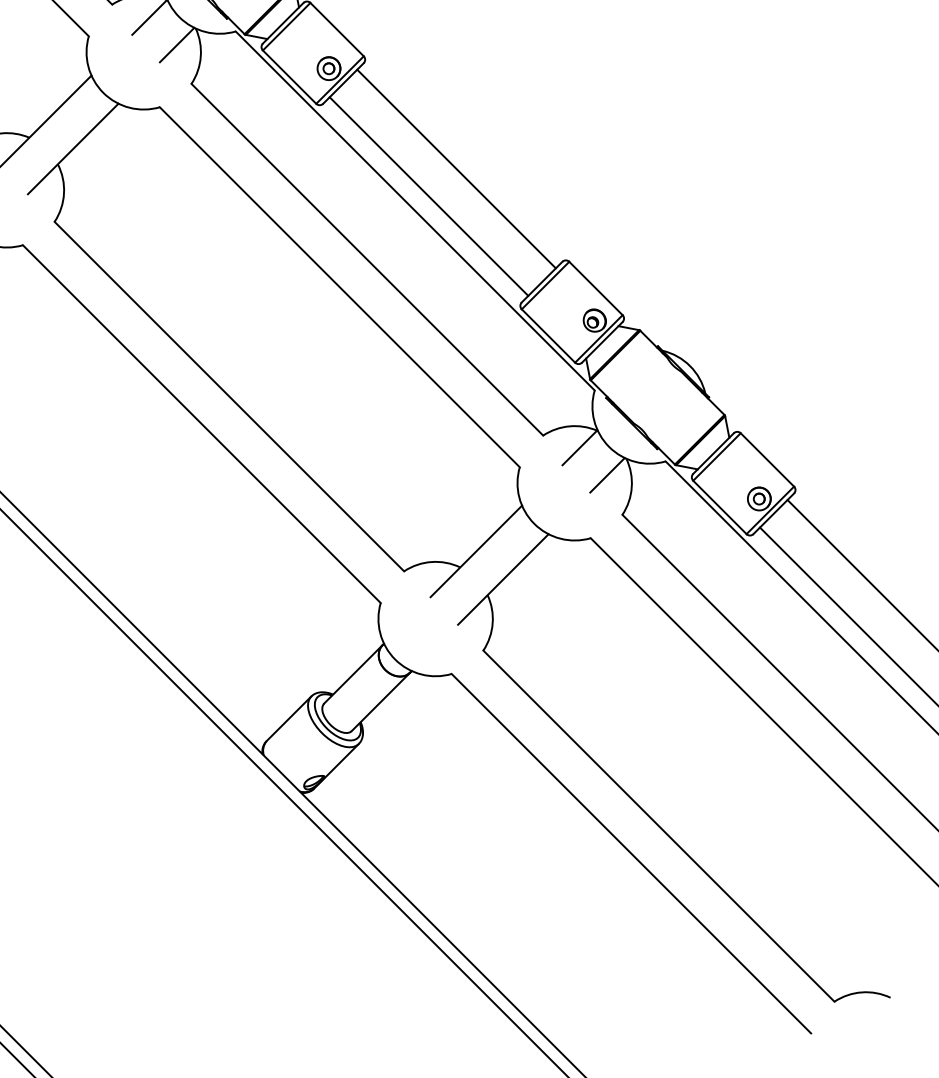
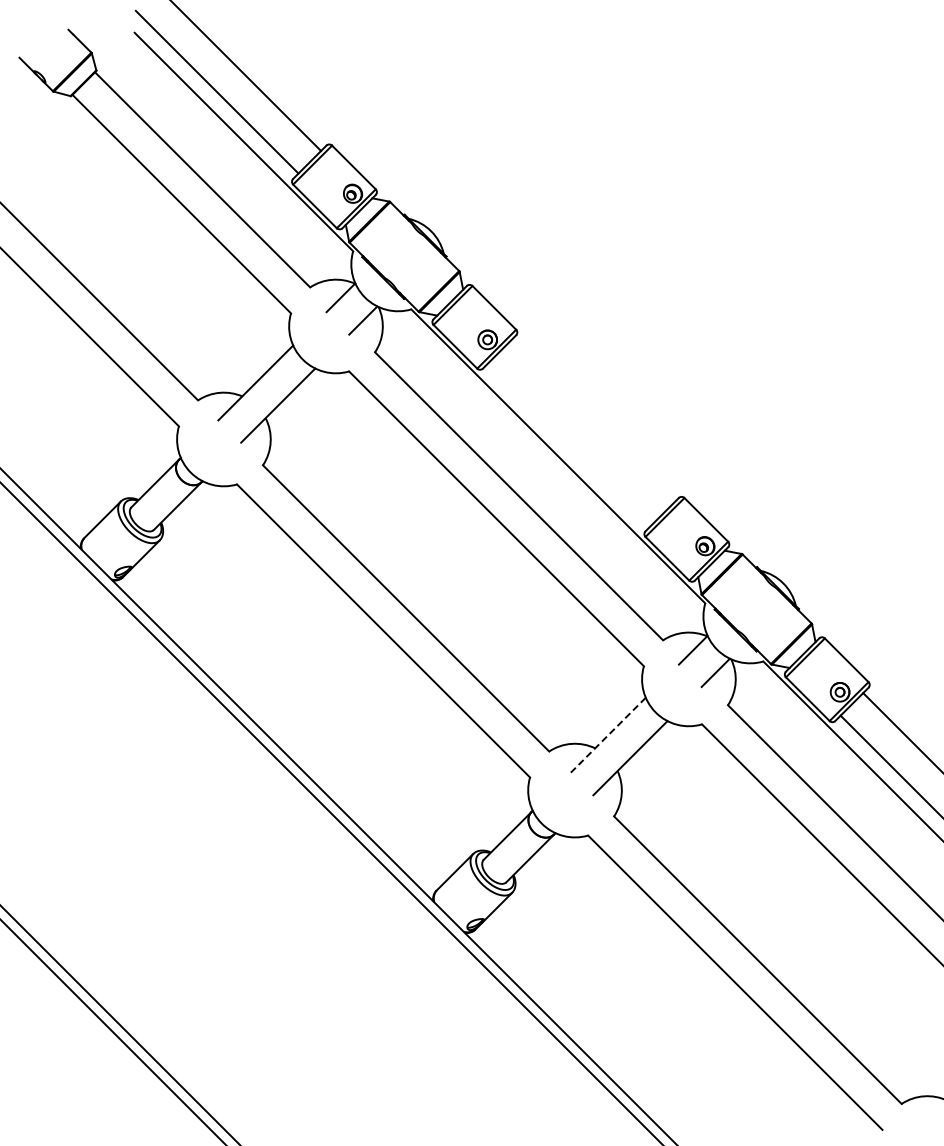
line: (455, 168) -> (591, 421), removed
line: (428, 196) -> (569, 444), removed
line: (476, 551) -> (608, 735), solid -> dashed

